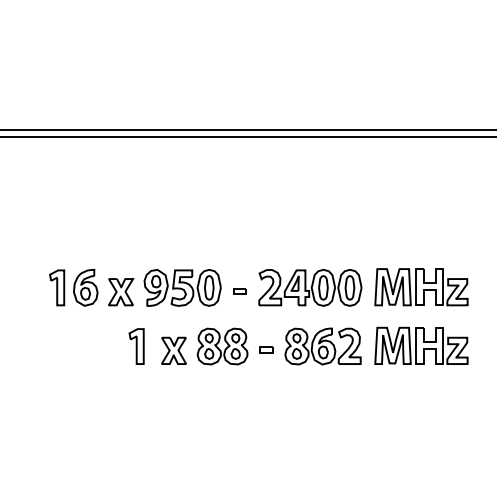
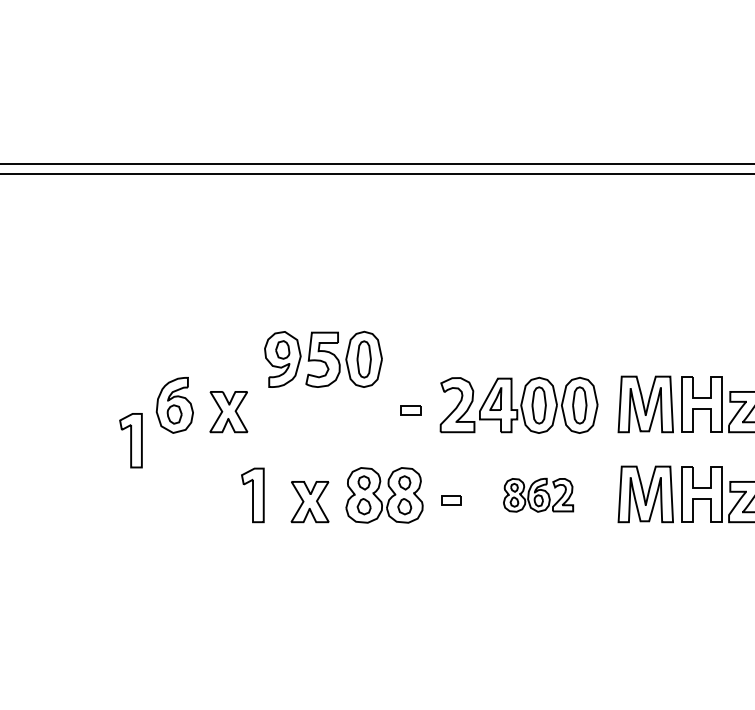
part: (57, 287) -> (131, 440), moved
part: (182, 287) -> (323, 358), moved
part: (322, 346) -> (537, 495), size x0.6

